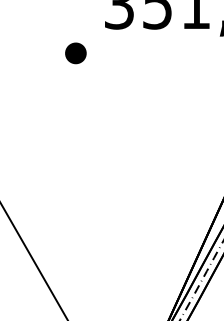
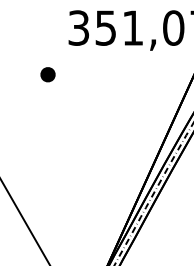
part: (75, 53) -> (47, 74), moved

